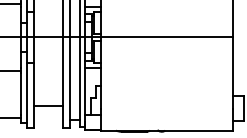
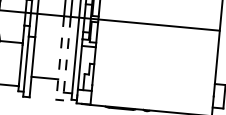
line: (63, 83) -> (60, 58), solid -> dashed
line: (70, 83) -> (66, 59), solid -> dashed

